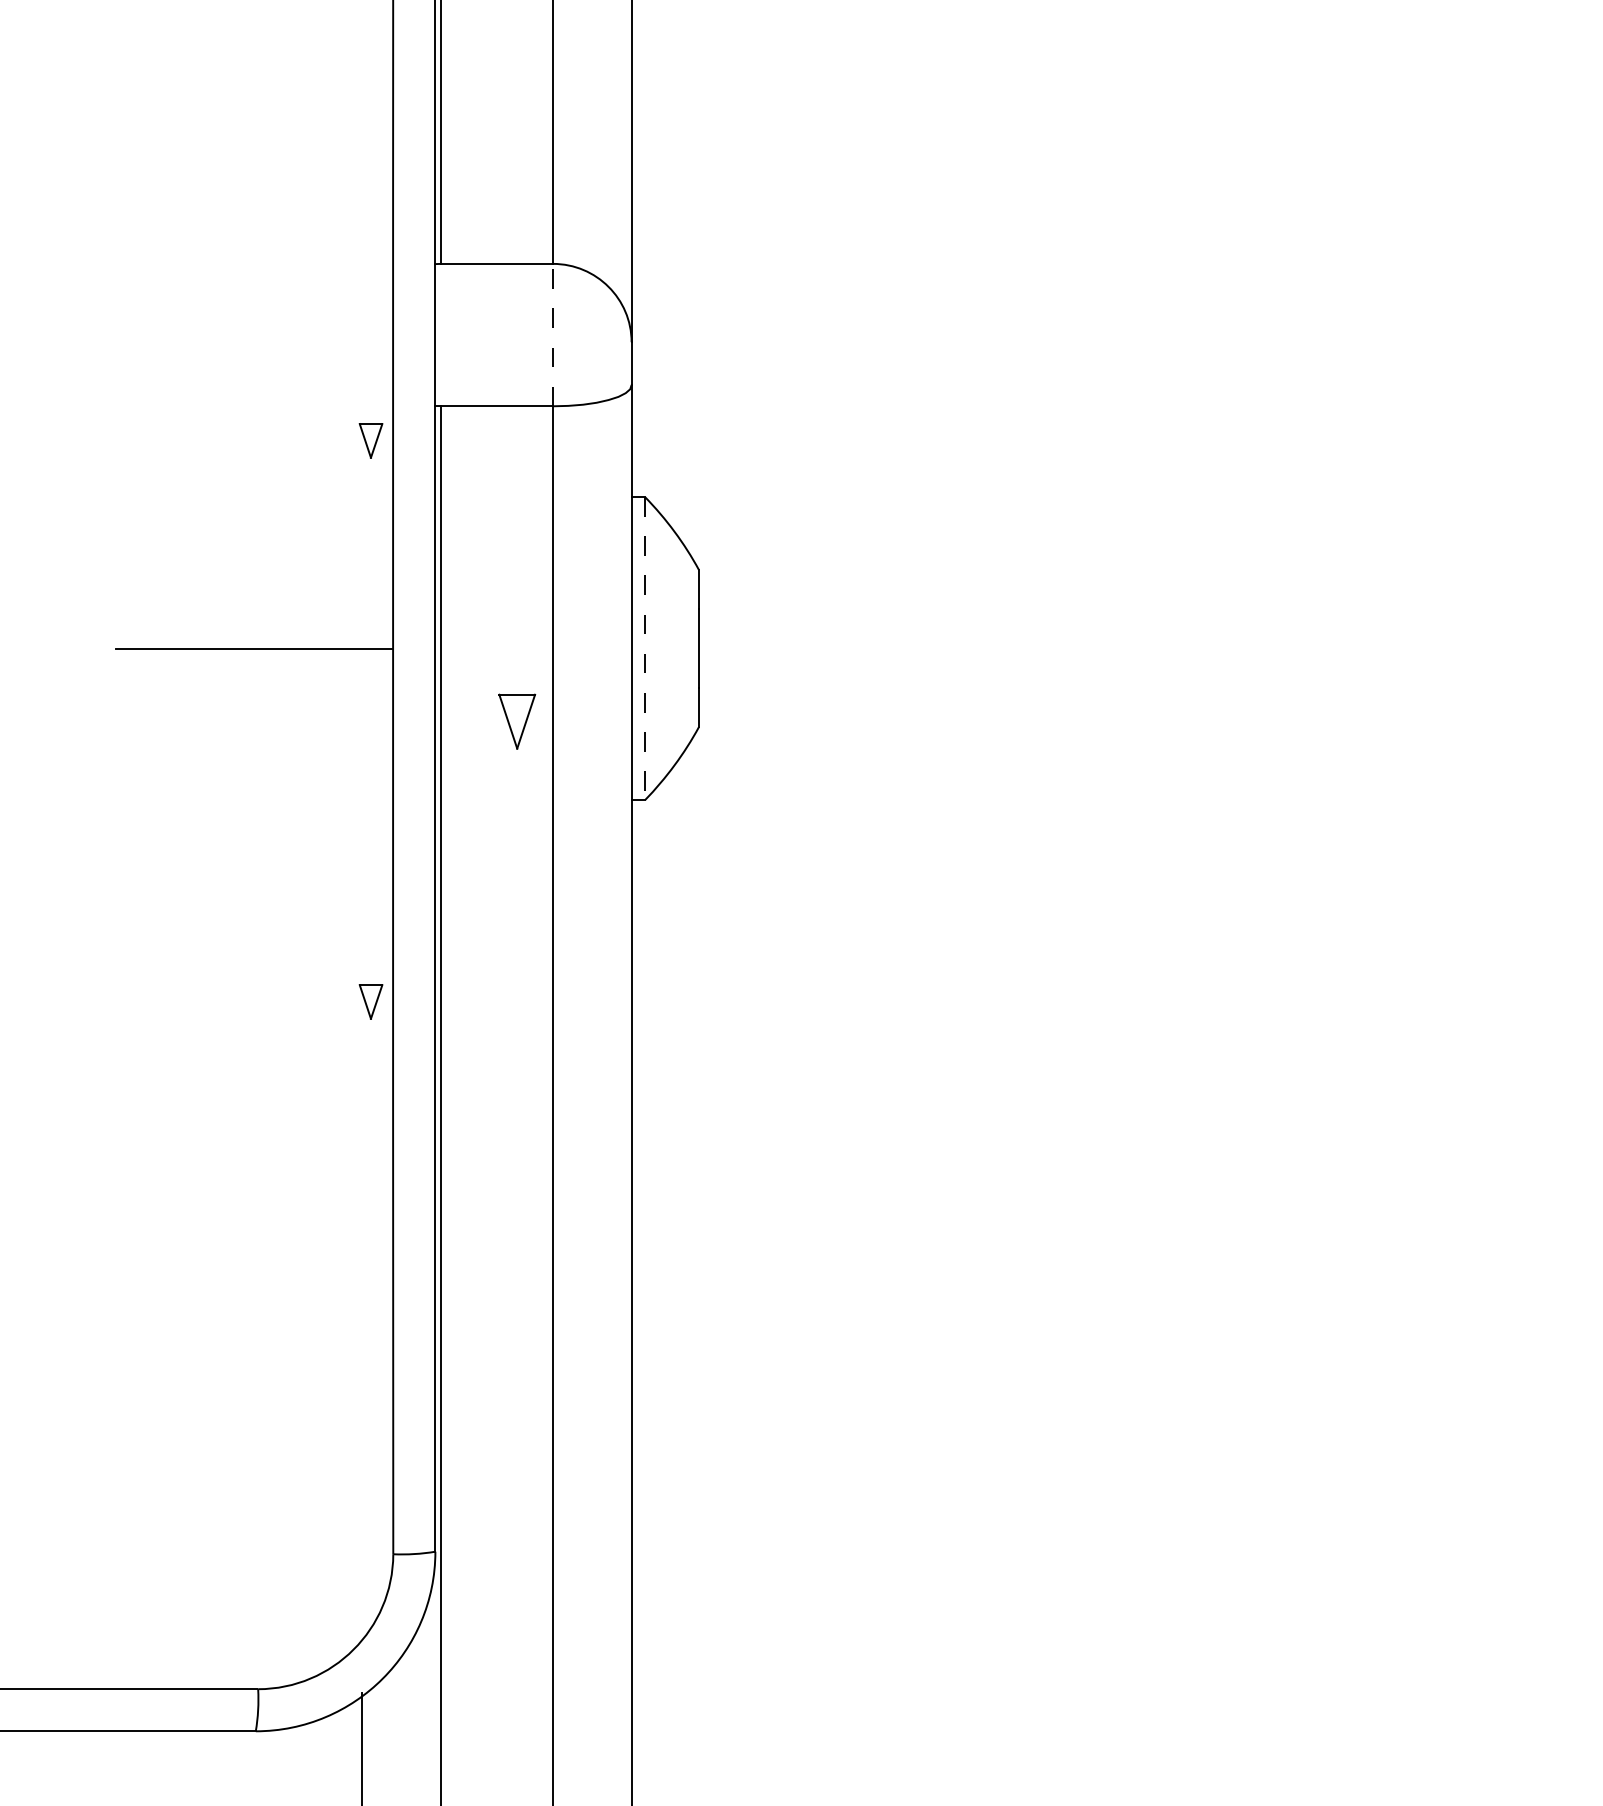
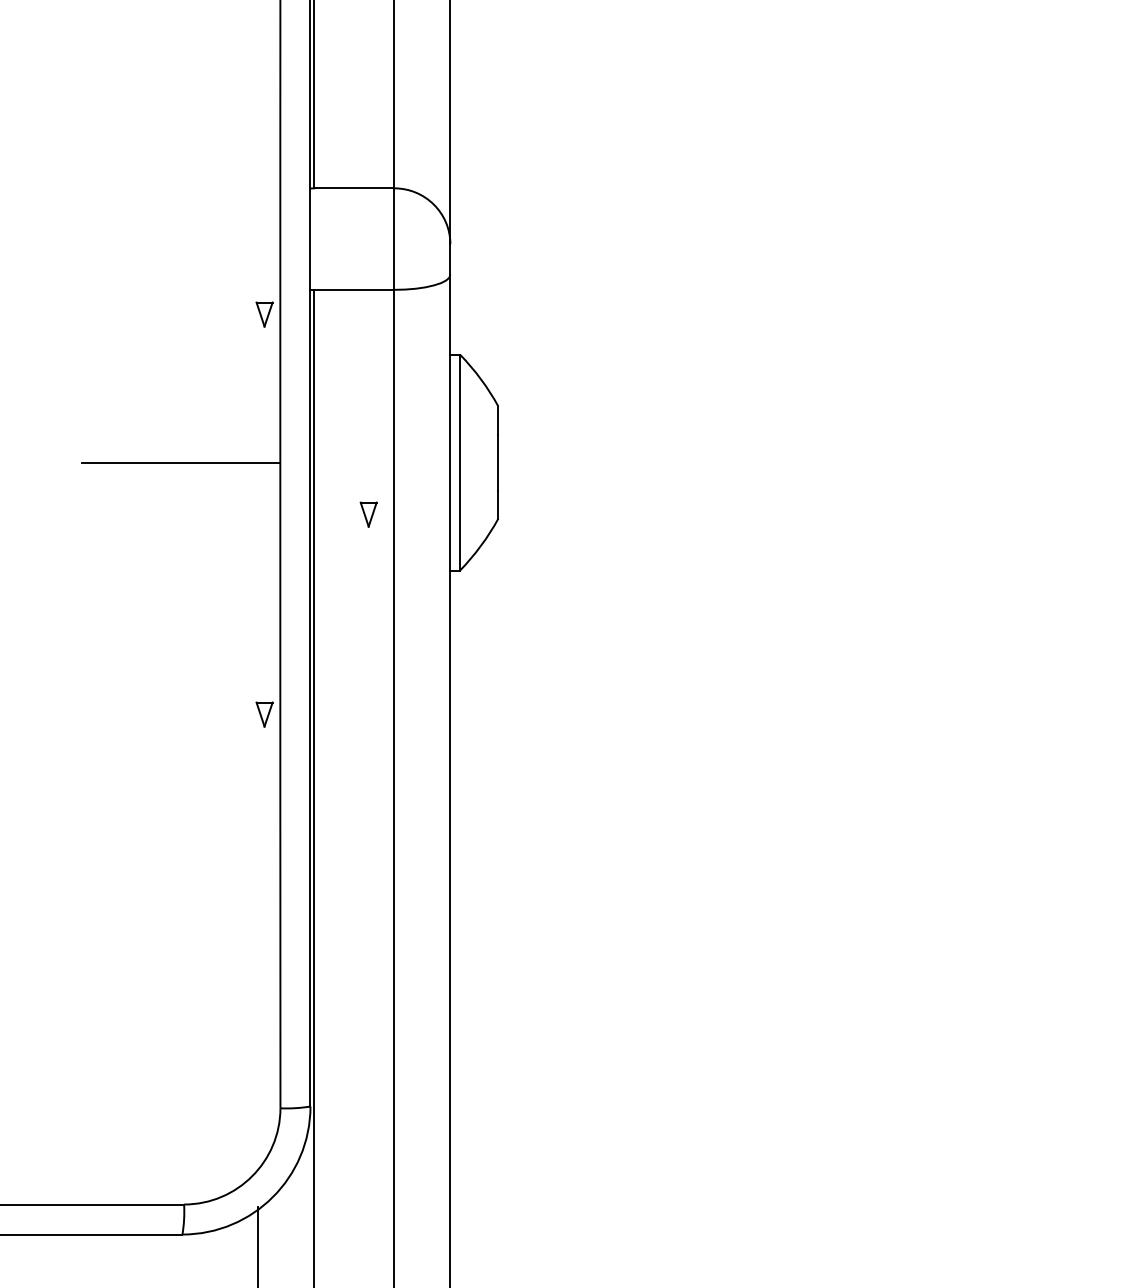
line: (553, 335) -> (394, 239), dashed -> solid
line: (645, 648) -> (460, 462), dashed -> solid
part: (516, 721) -> (368, 514), size x0.62

